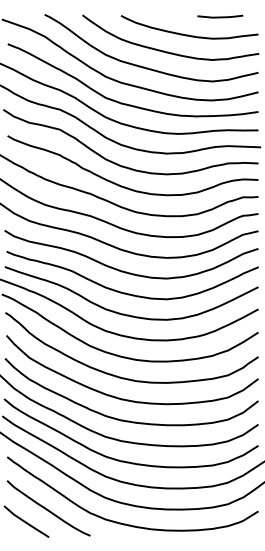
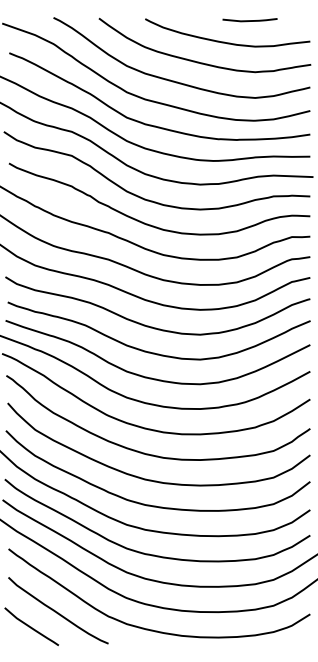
line: (220, 16) -> (250, 19), moved

